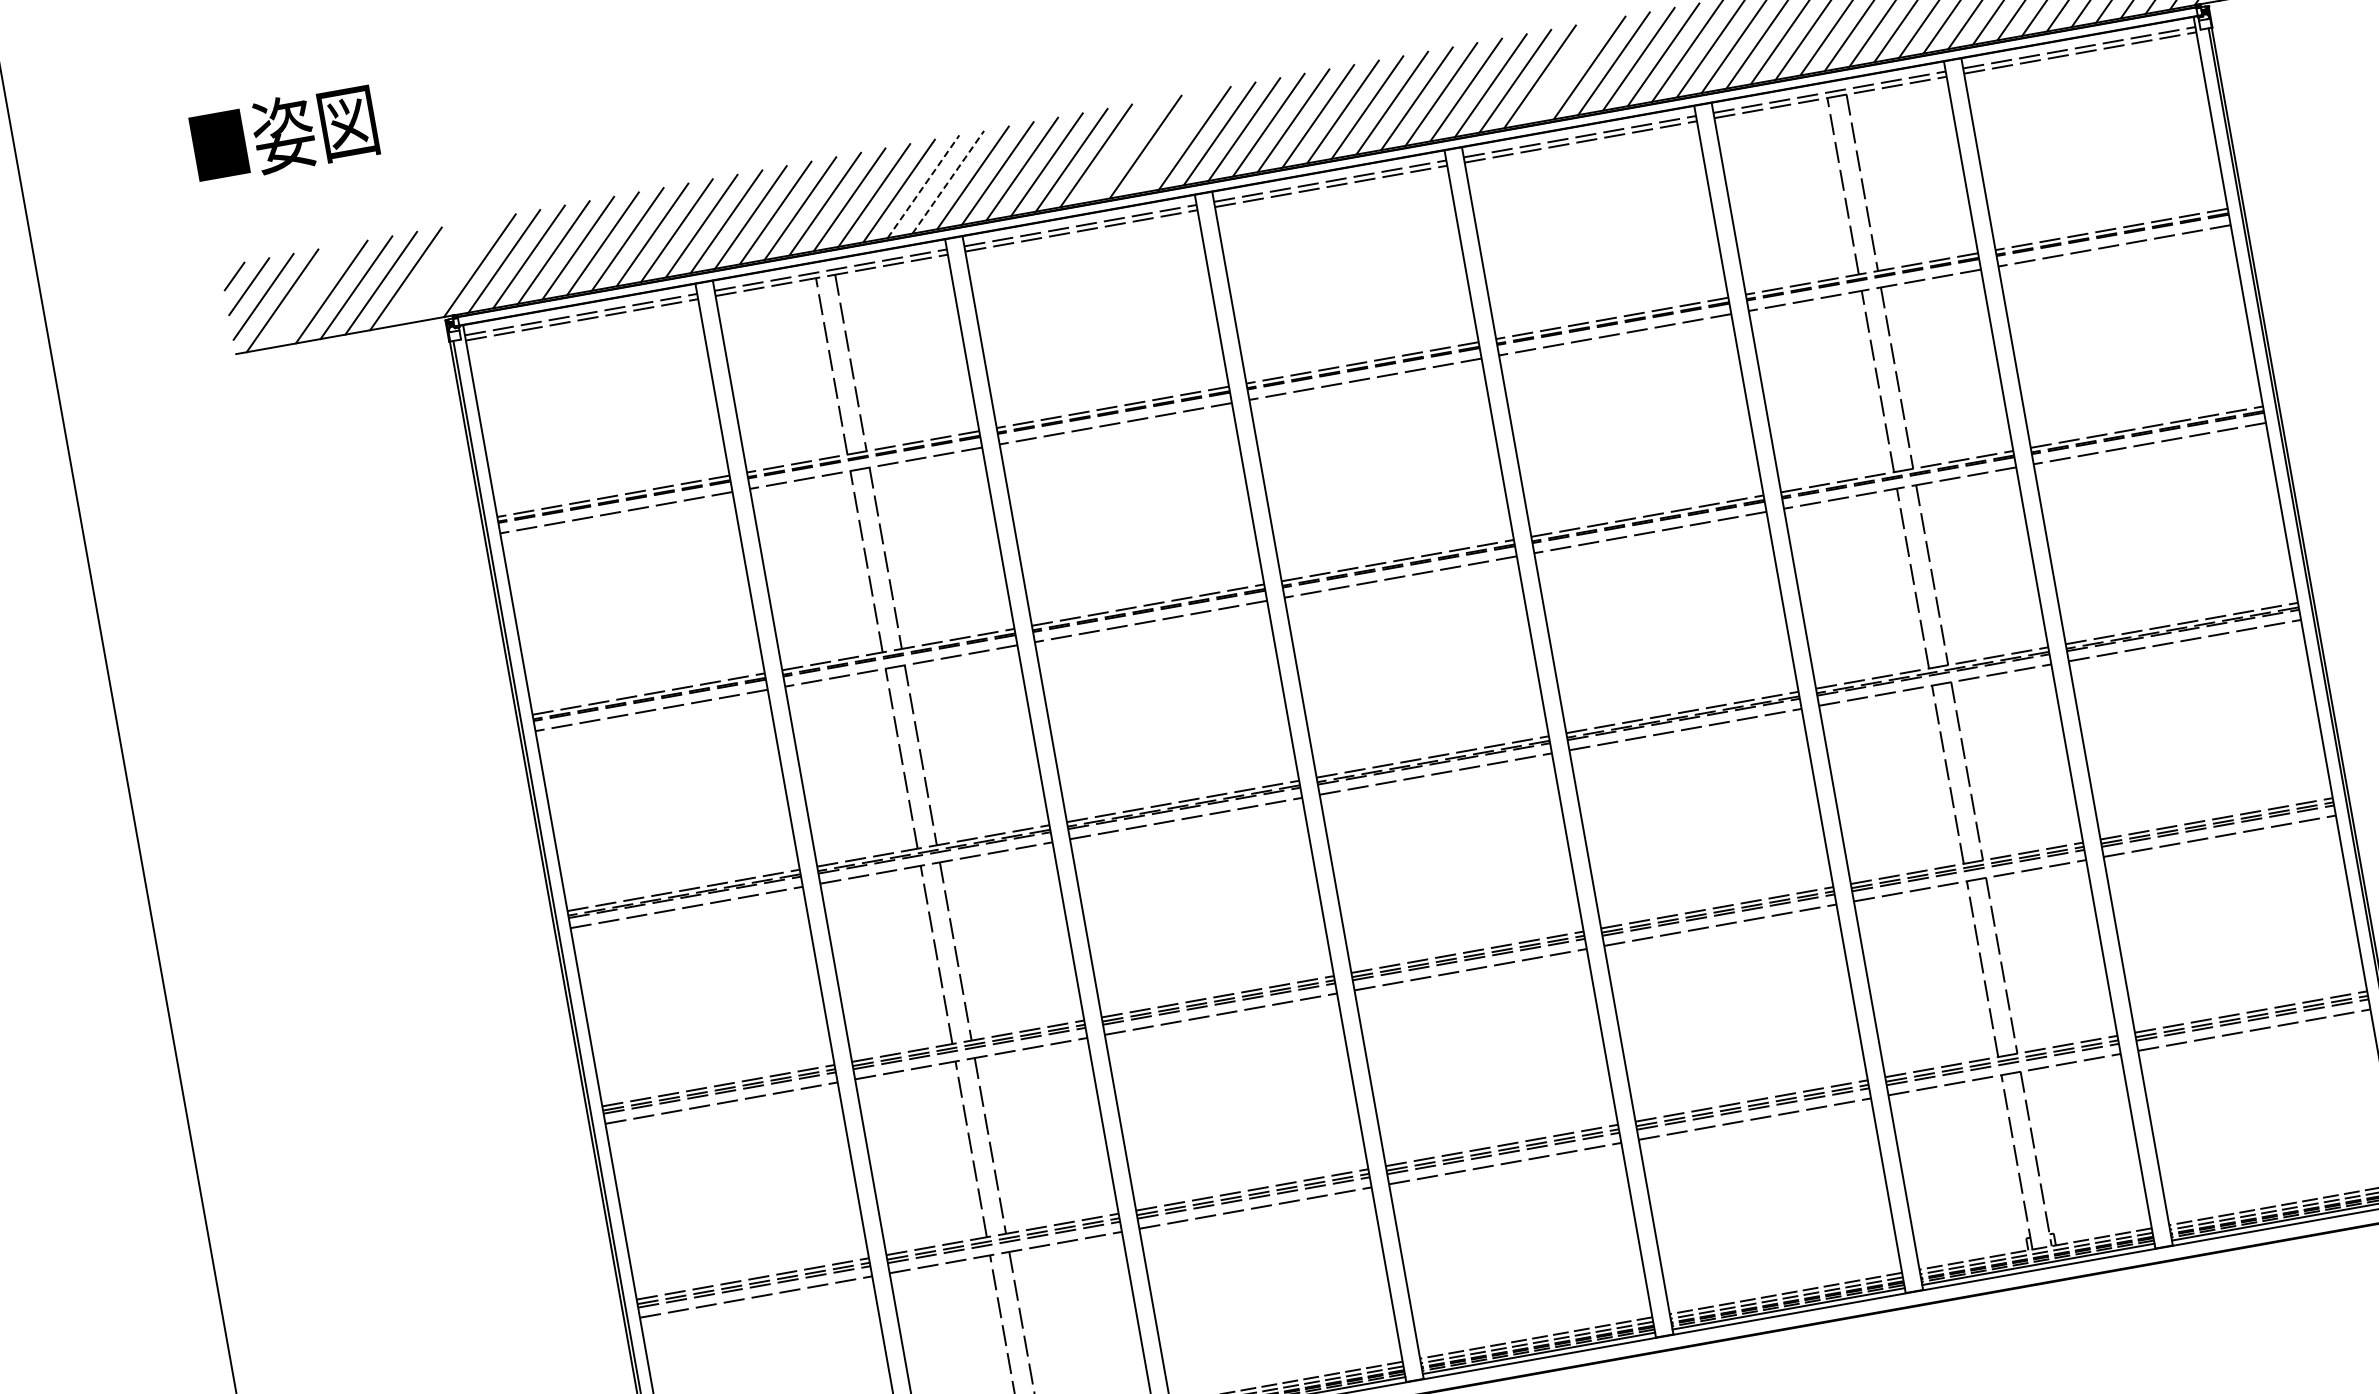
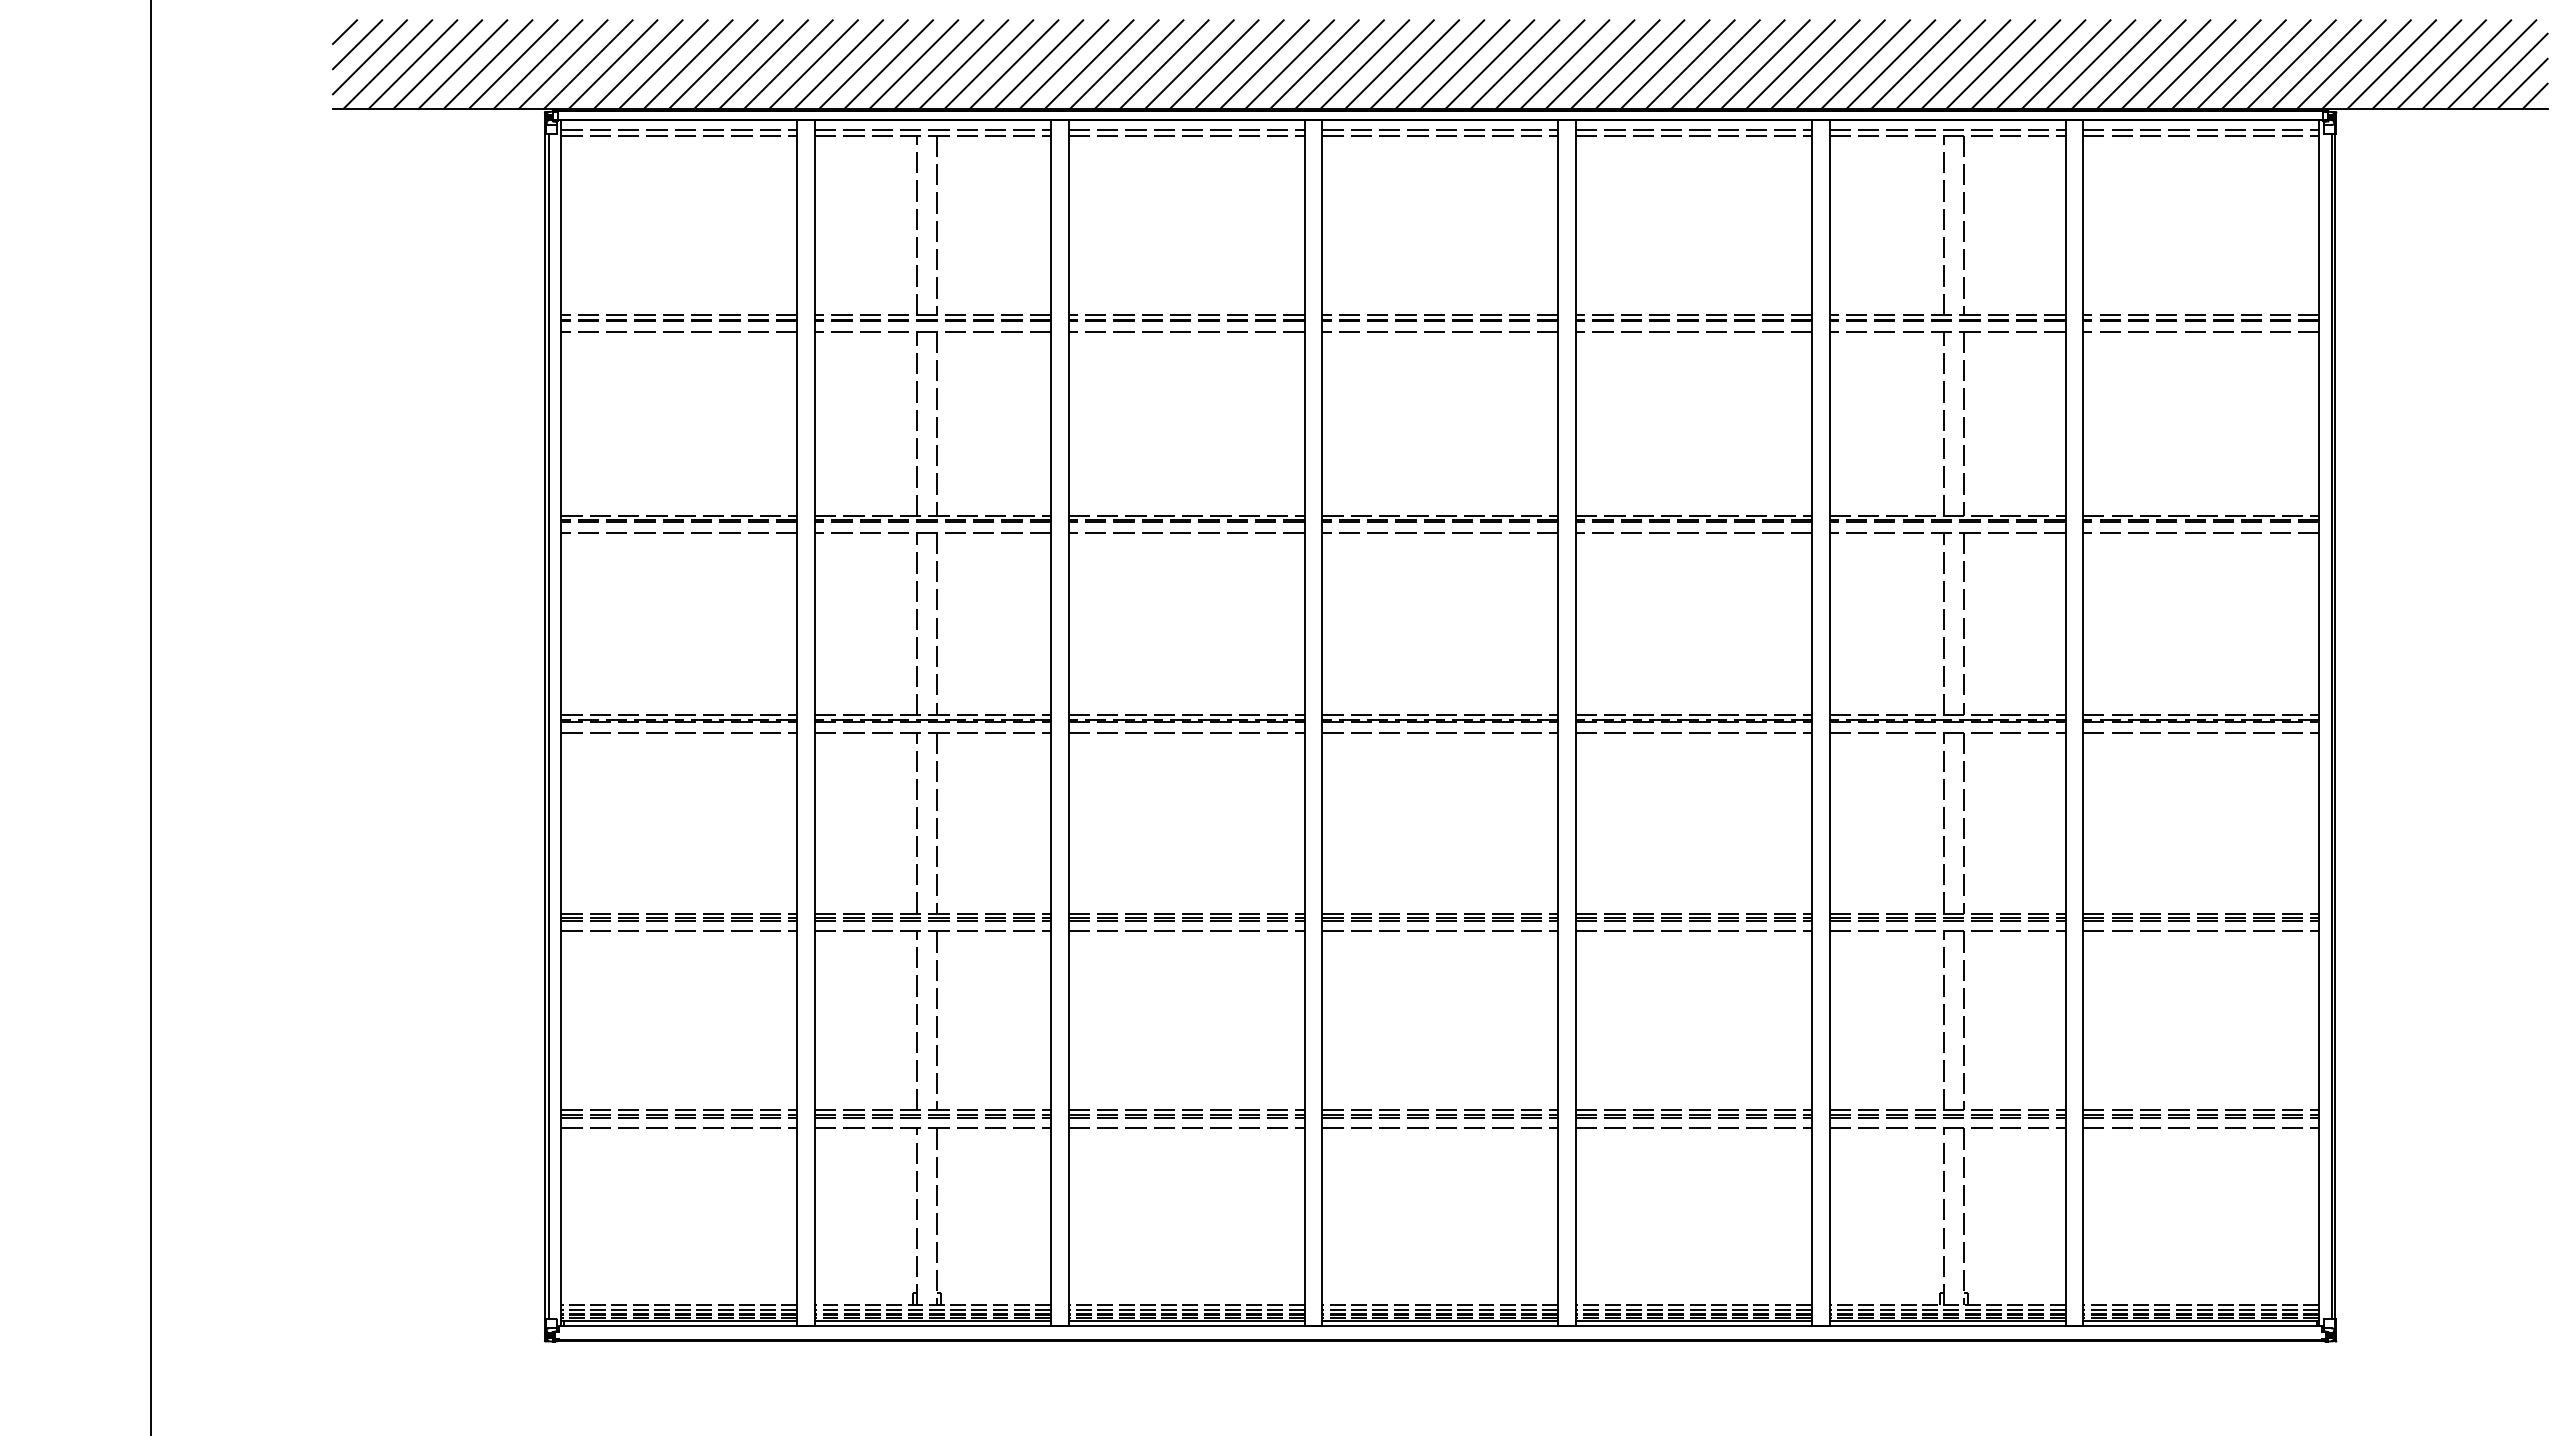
line: (1564, 72) -> (1690, 64), added
line: (1170, 142) -> (1289, 64), added
line: (1120, 151) -> (1239, 64), added
line: (948, 182) -> (1064, 64), dashed -> solid
line: (923, 186) -> (1038, 64), dashed -> solid
line: (454, 270) -> (562, 64), added
line: (429, 274) -> (537, 64), added
line: (306, 296) -> (412, 64), added

